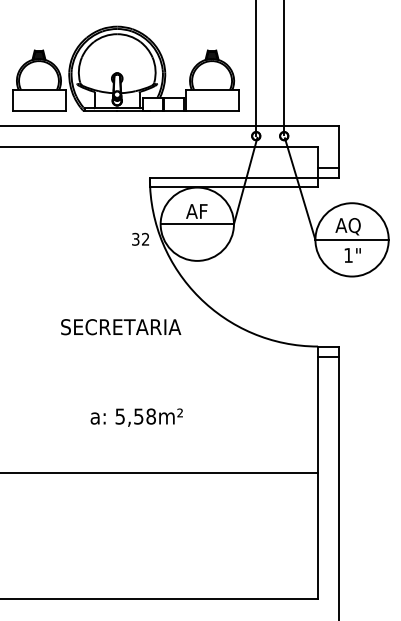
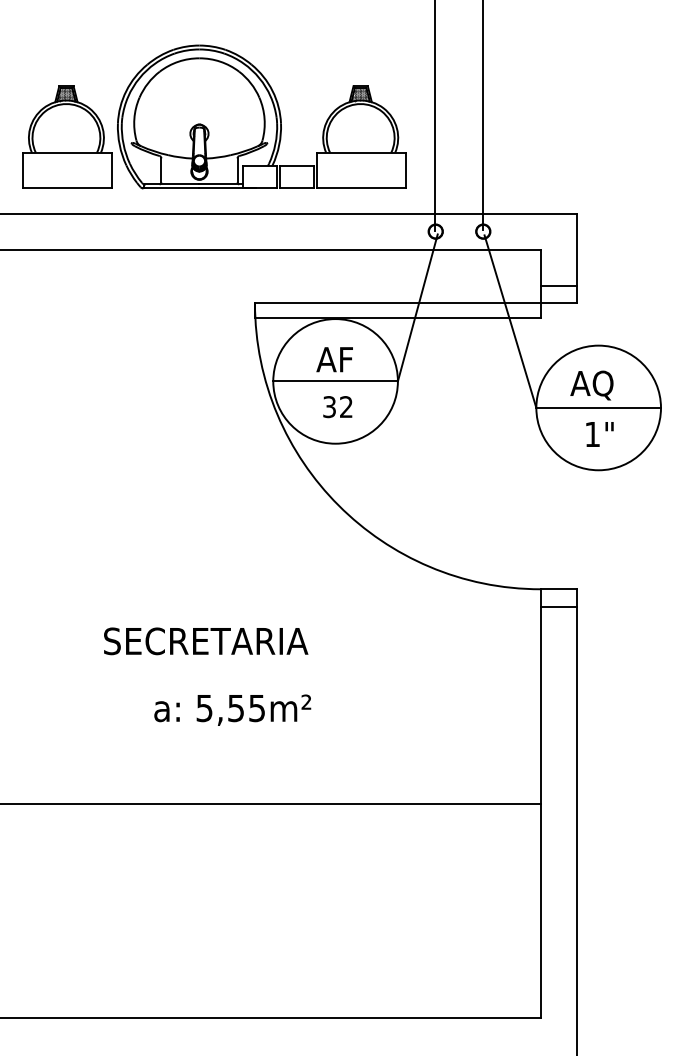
text: (140, 238) -> (337, 405), moved
text: (121, 327) -> (206, 641), moved
text: (150, 416) -> (256, 708), 5,58m² -> 5,55m²

